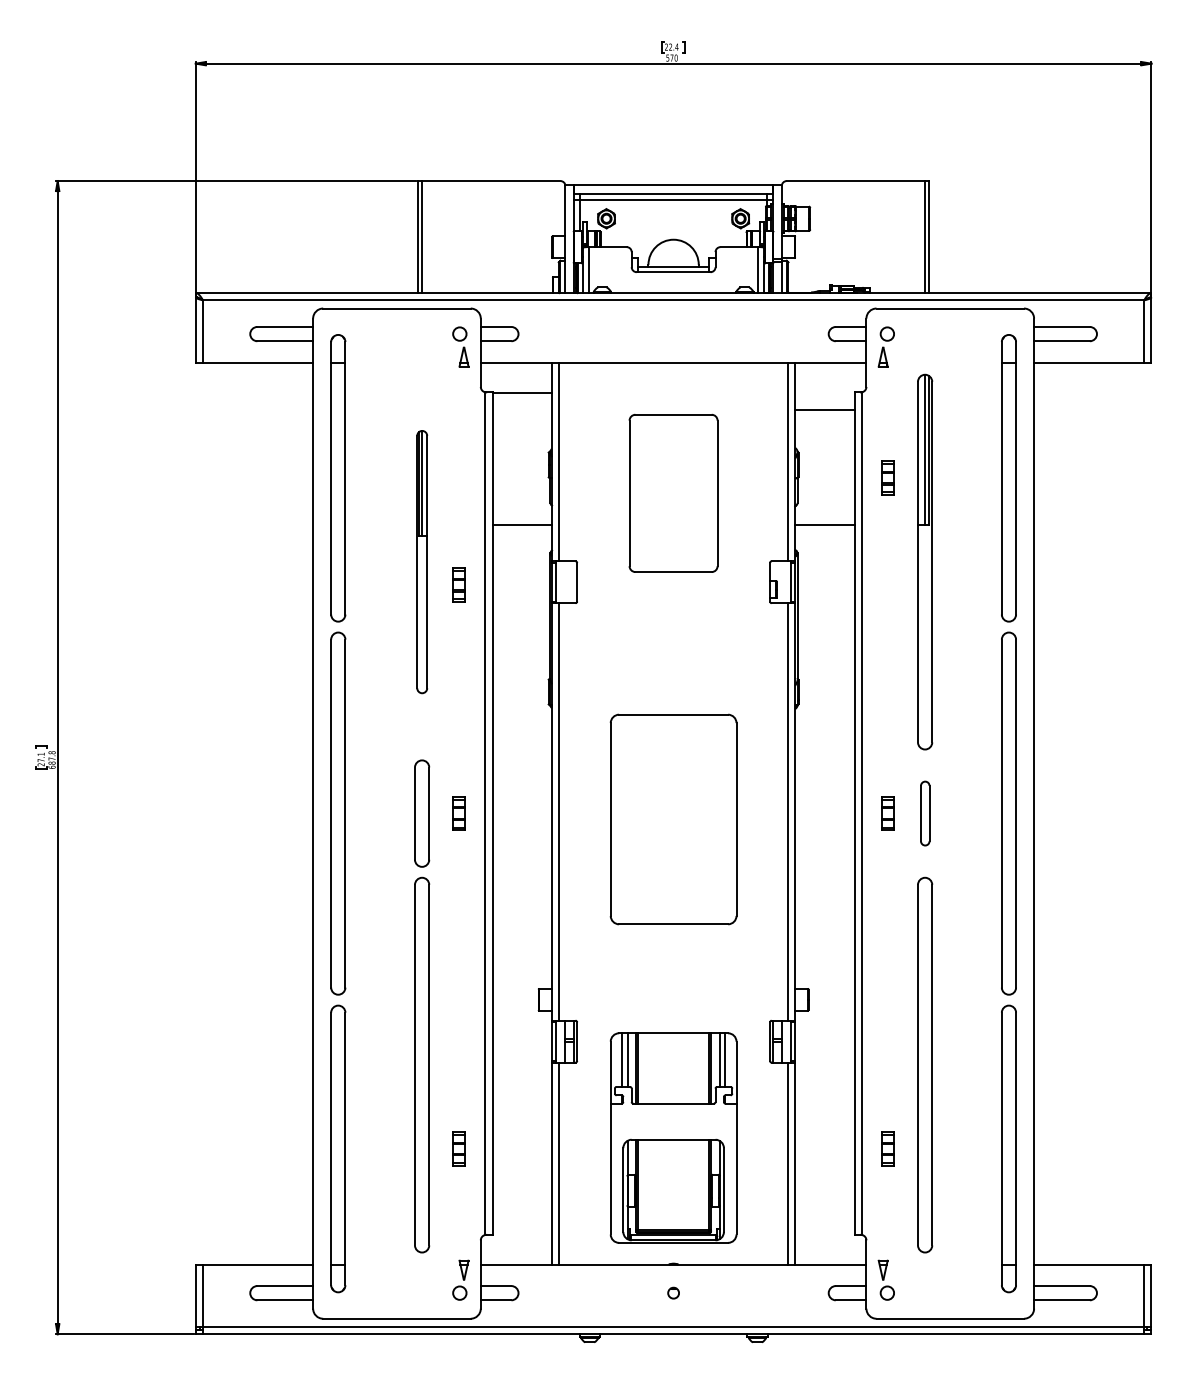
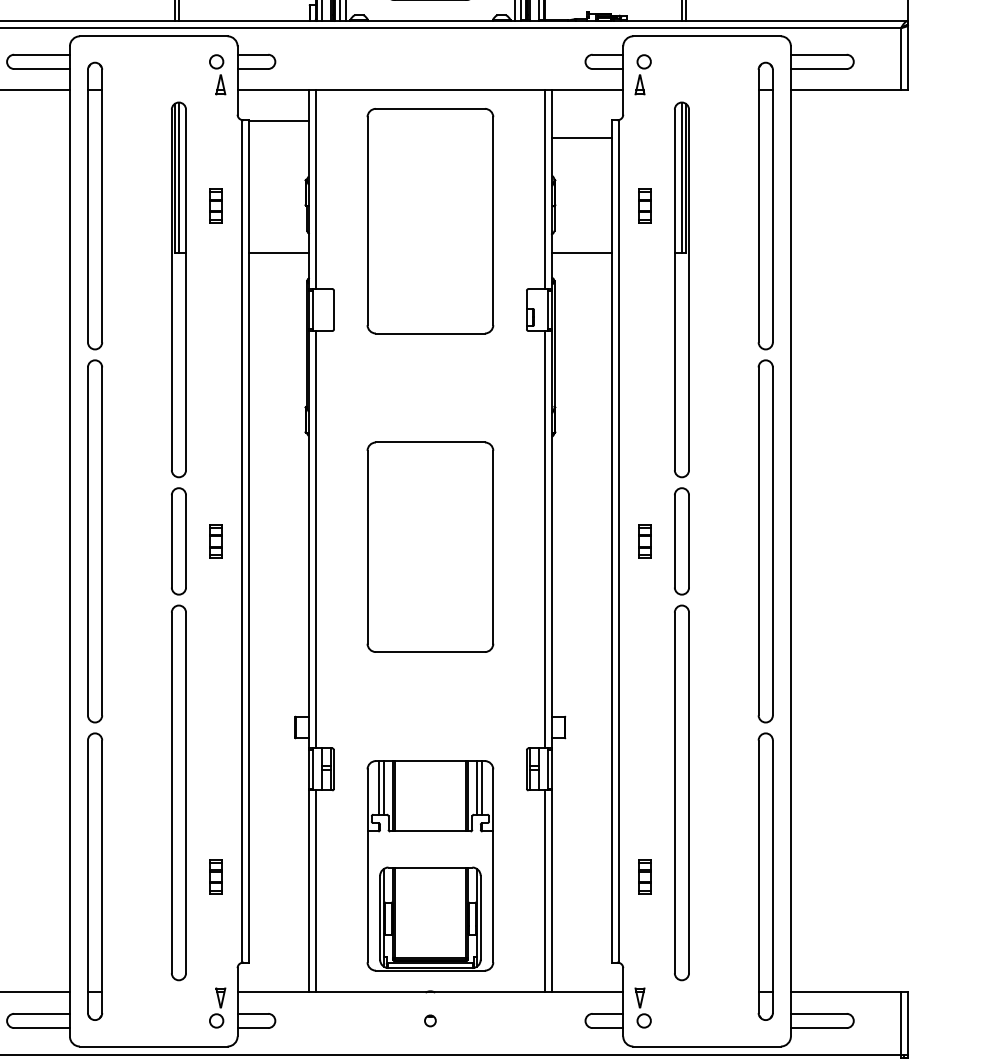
part: (673, 493) -> (430, 221), size x1.43
part: (422, 561) -> (179, 289), size x1.43
part: (458, 584) -> (215, 205), moved
part: (925, 813) -> (682, 541), size x1.67

